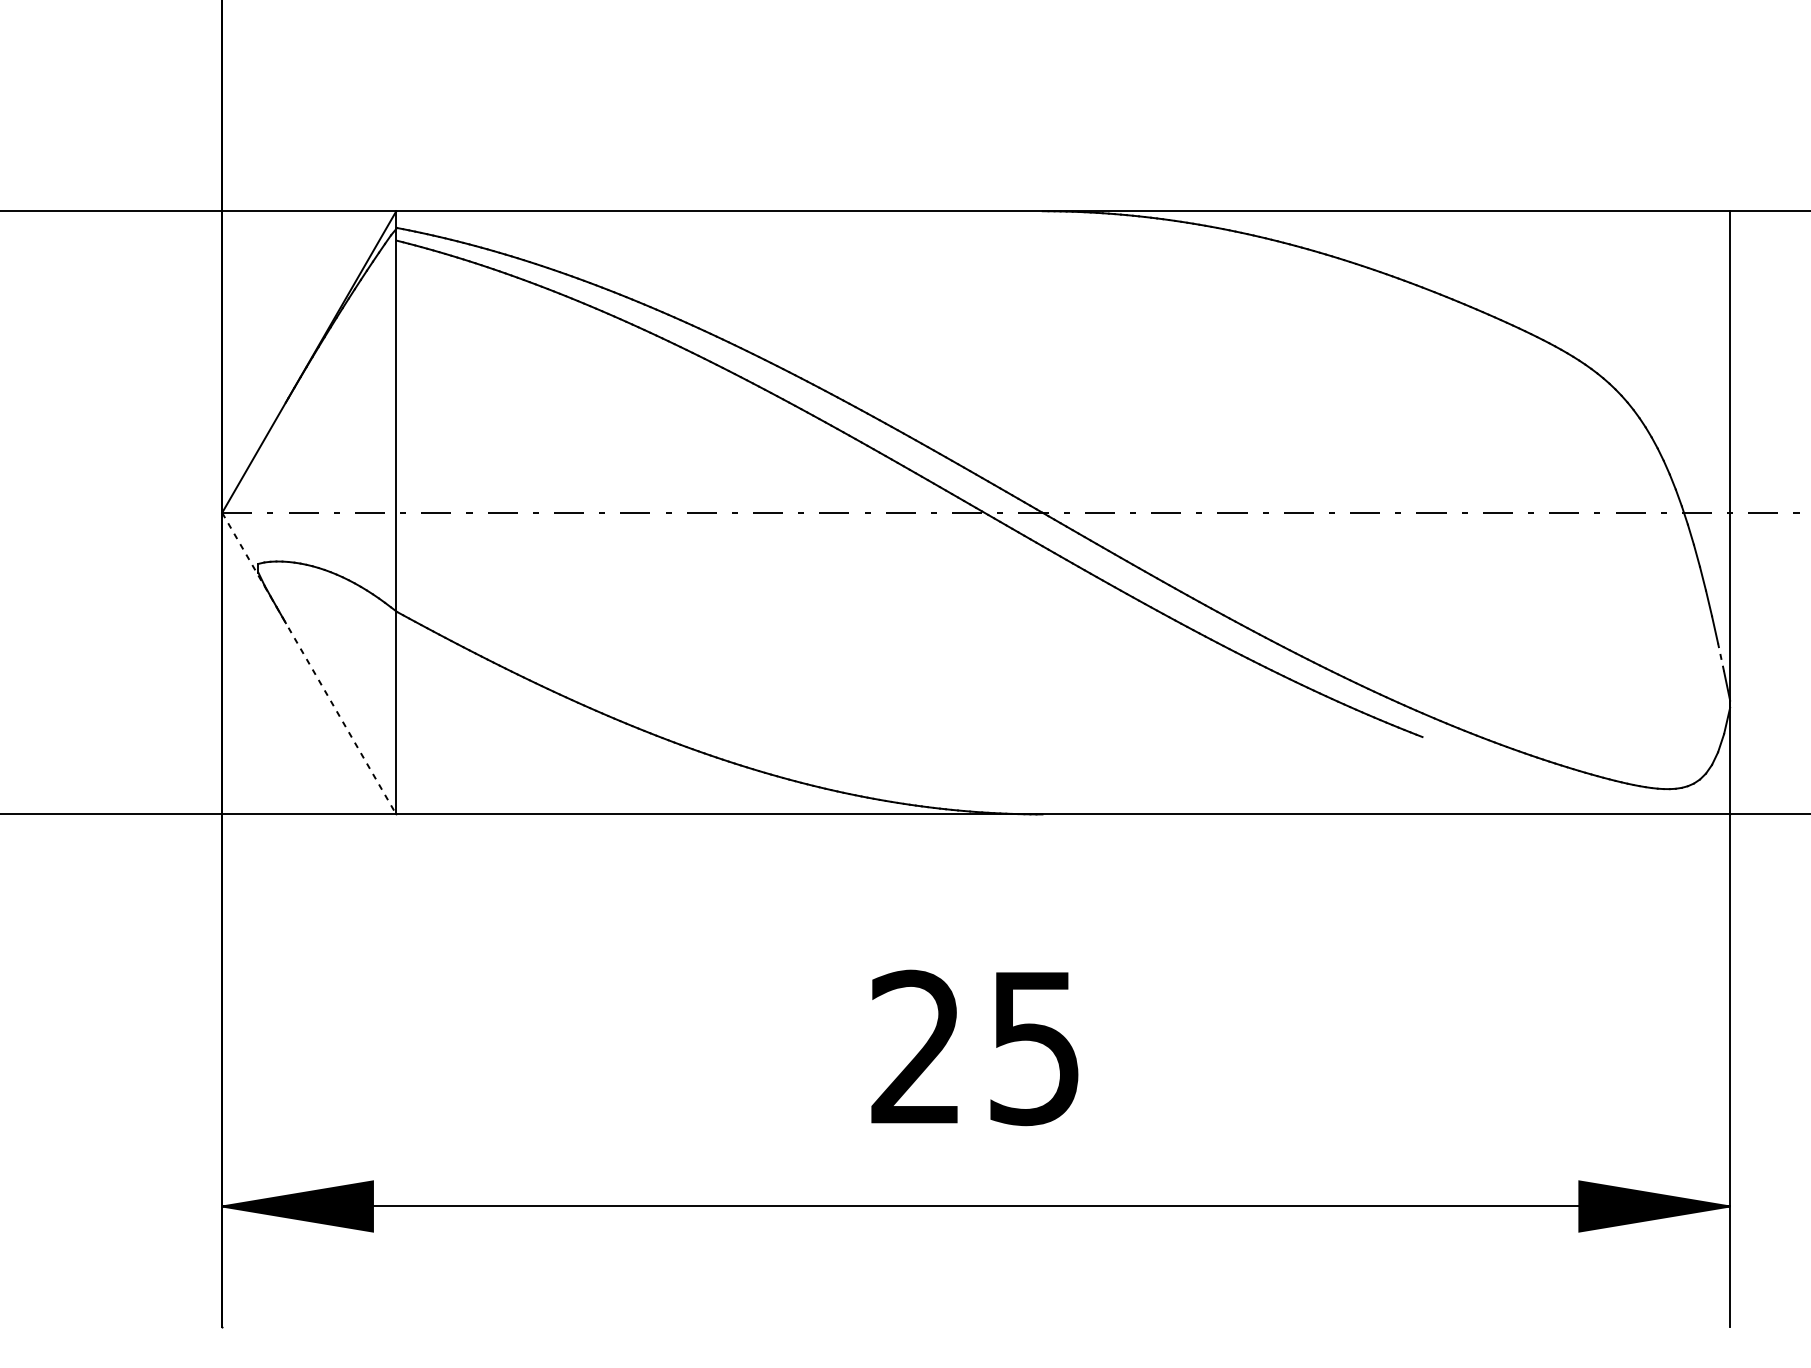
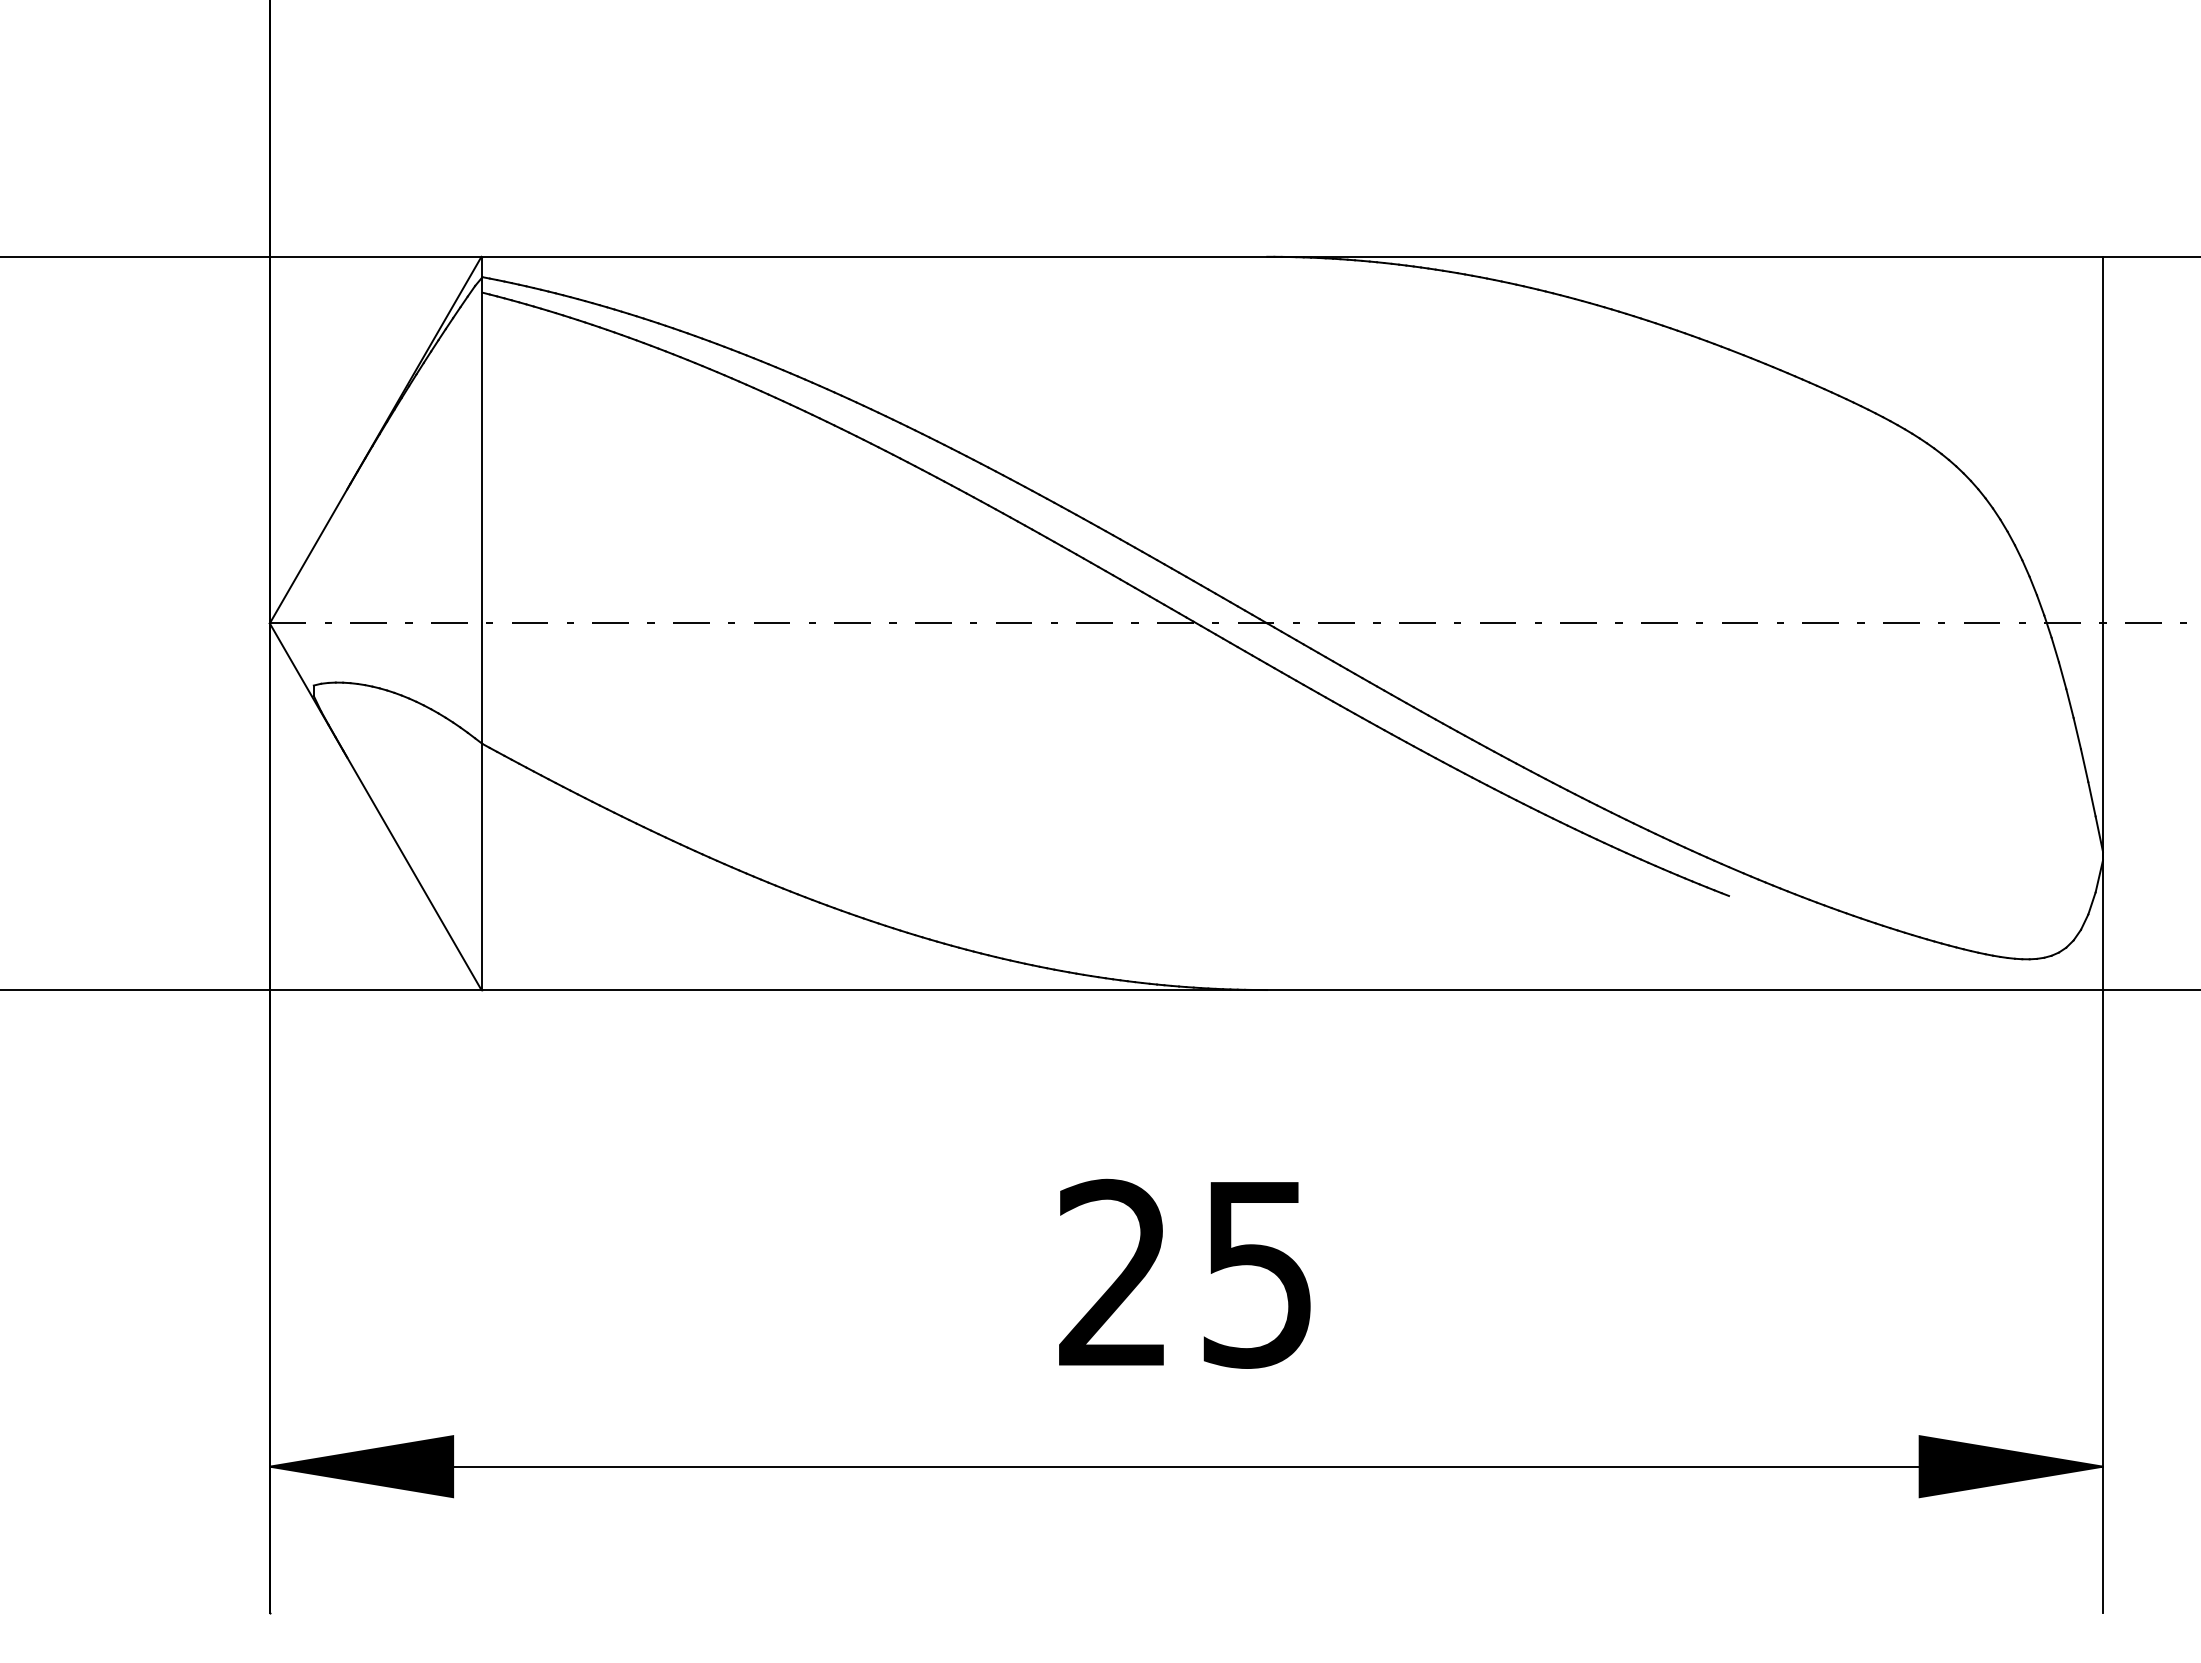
line: (1720, 657) -> (2091, 799), dashed -> solid
line: (309, 663) -> (375, 806), dashed -> solid

